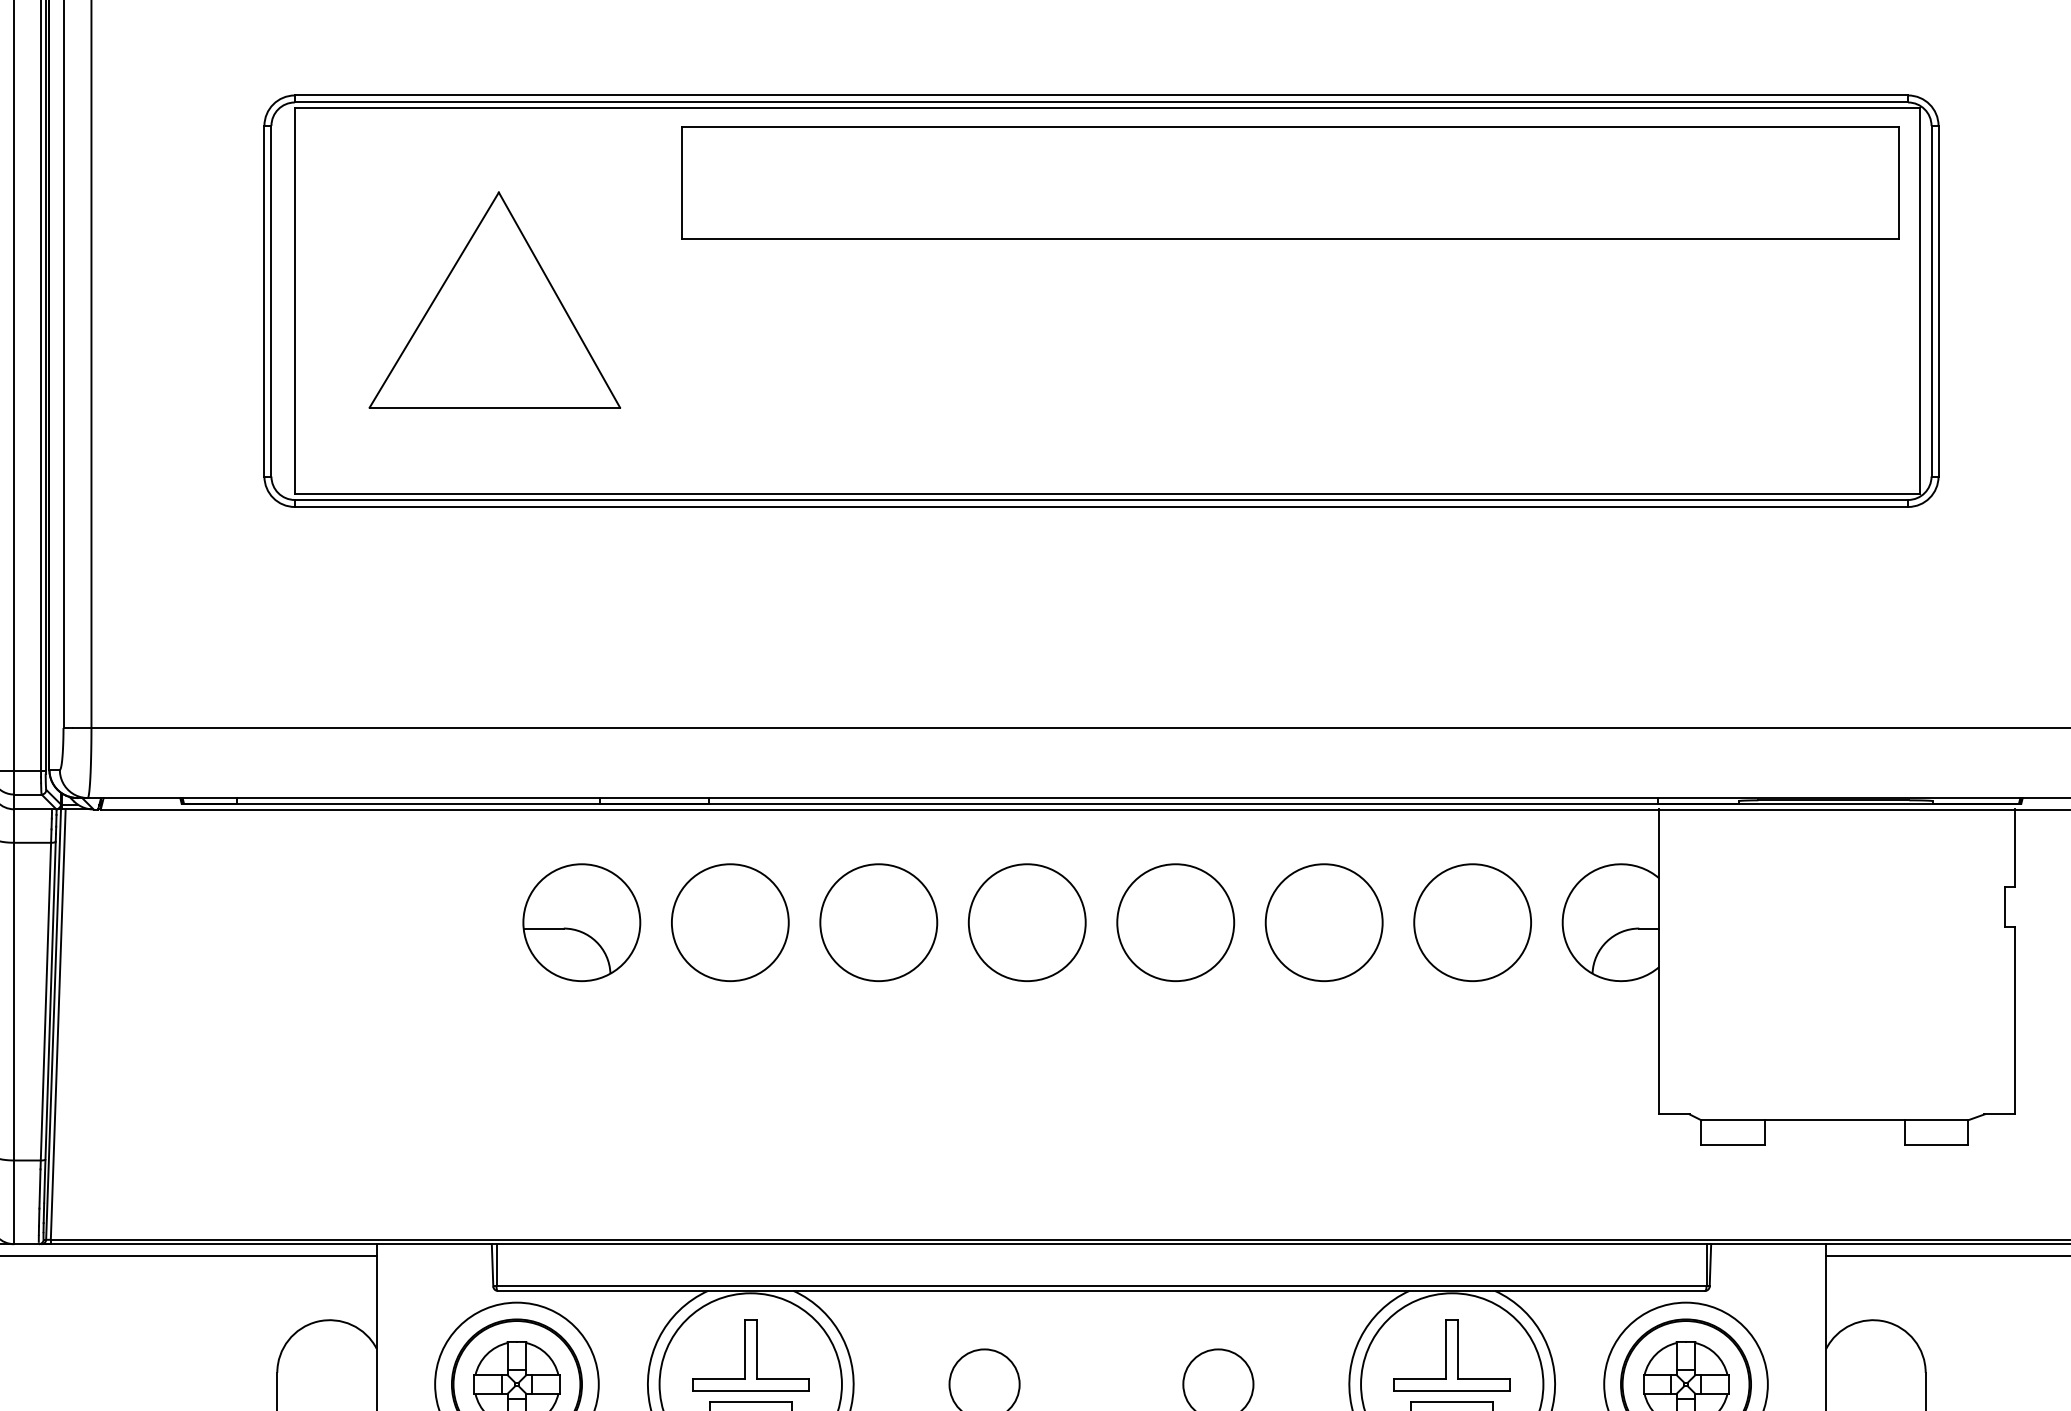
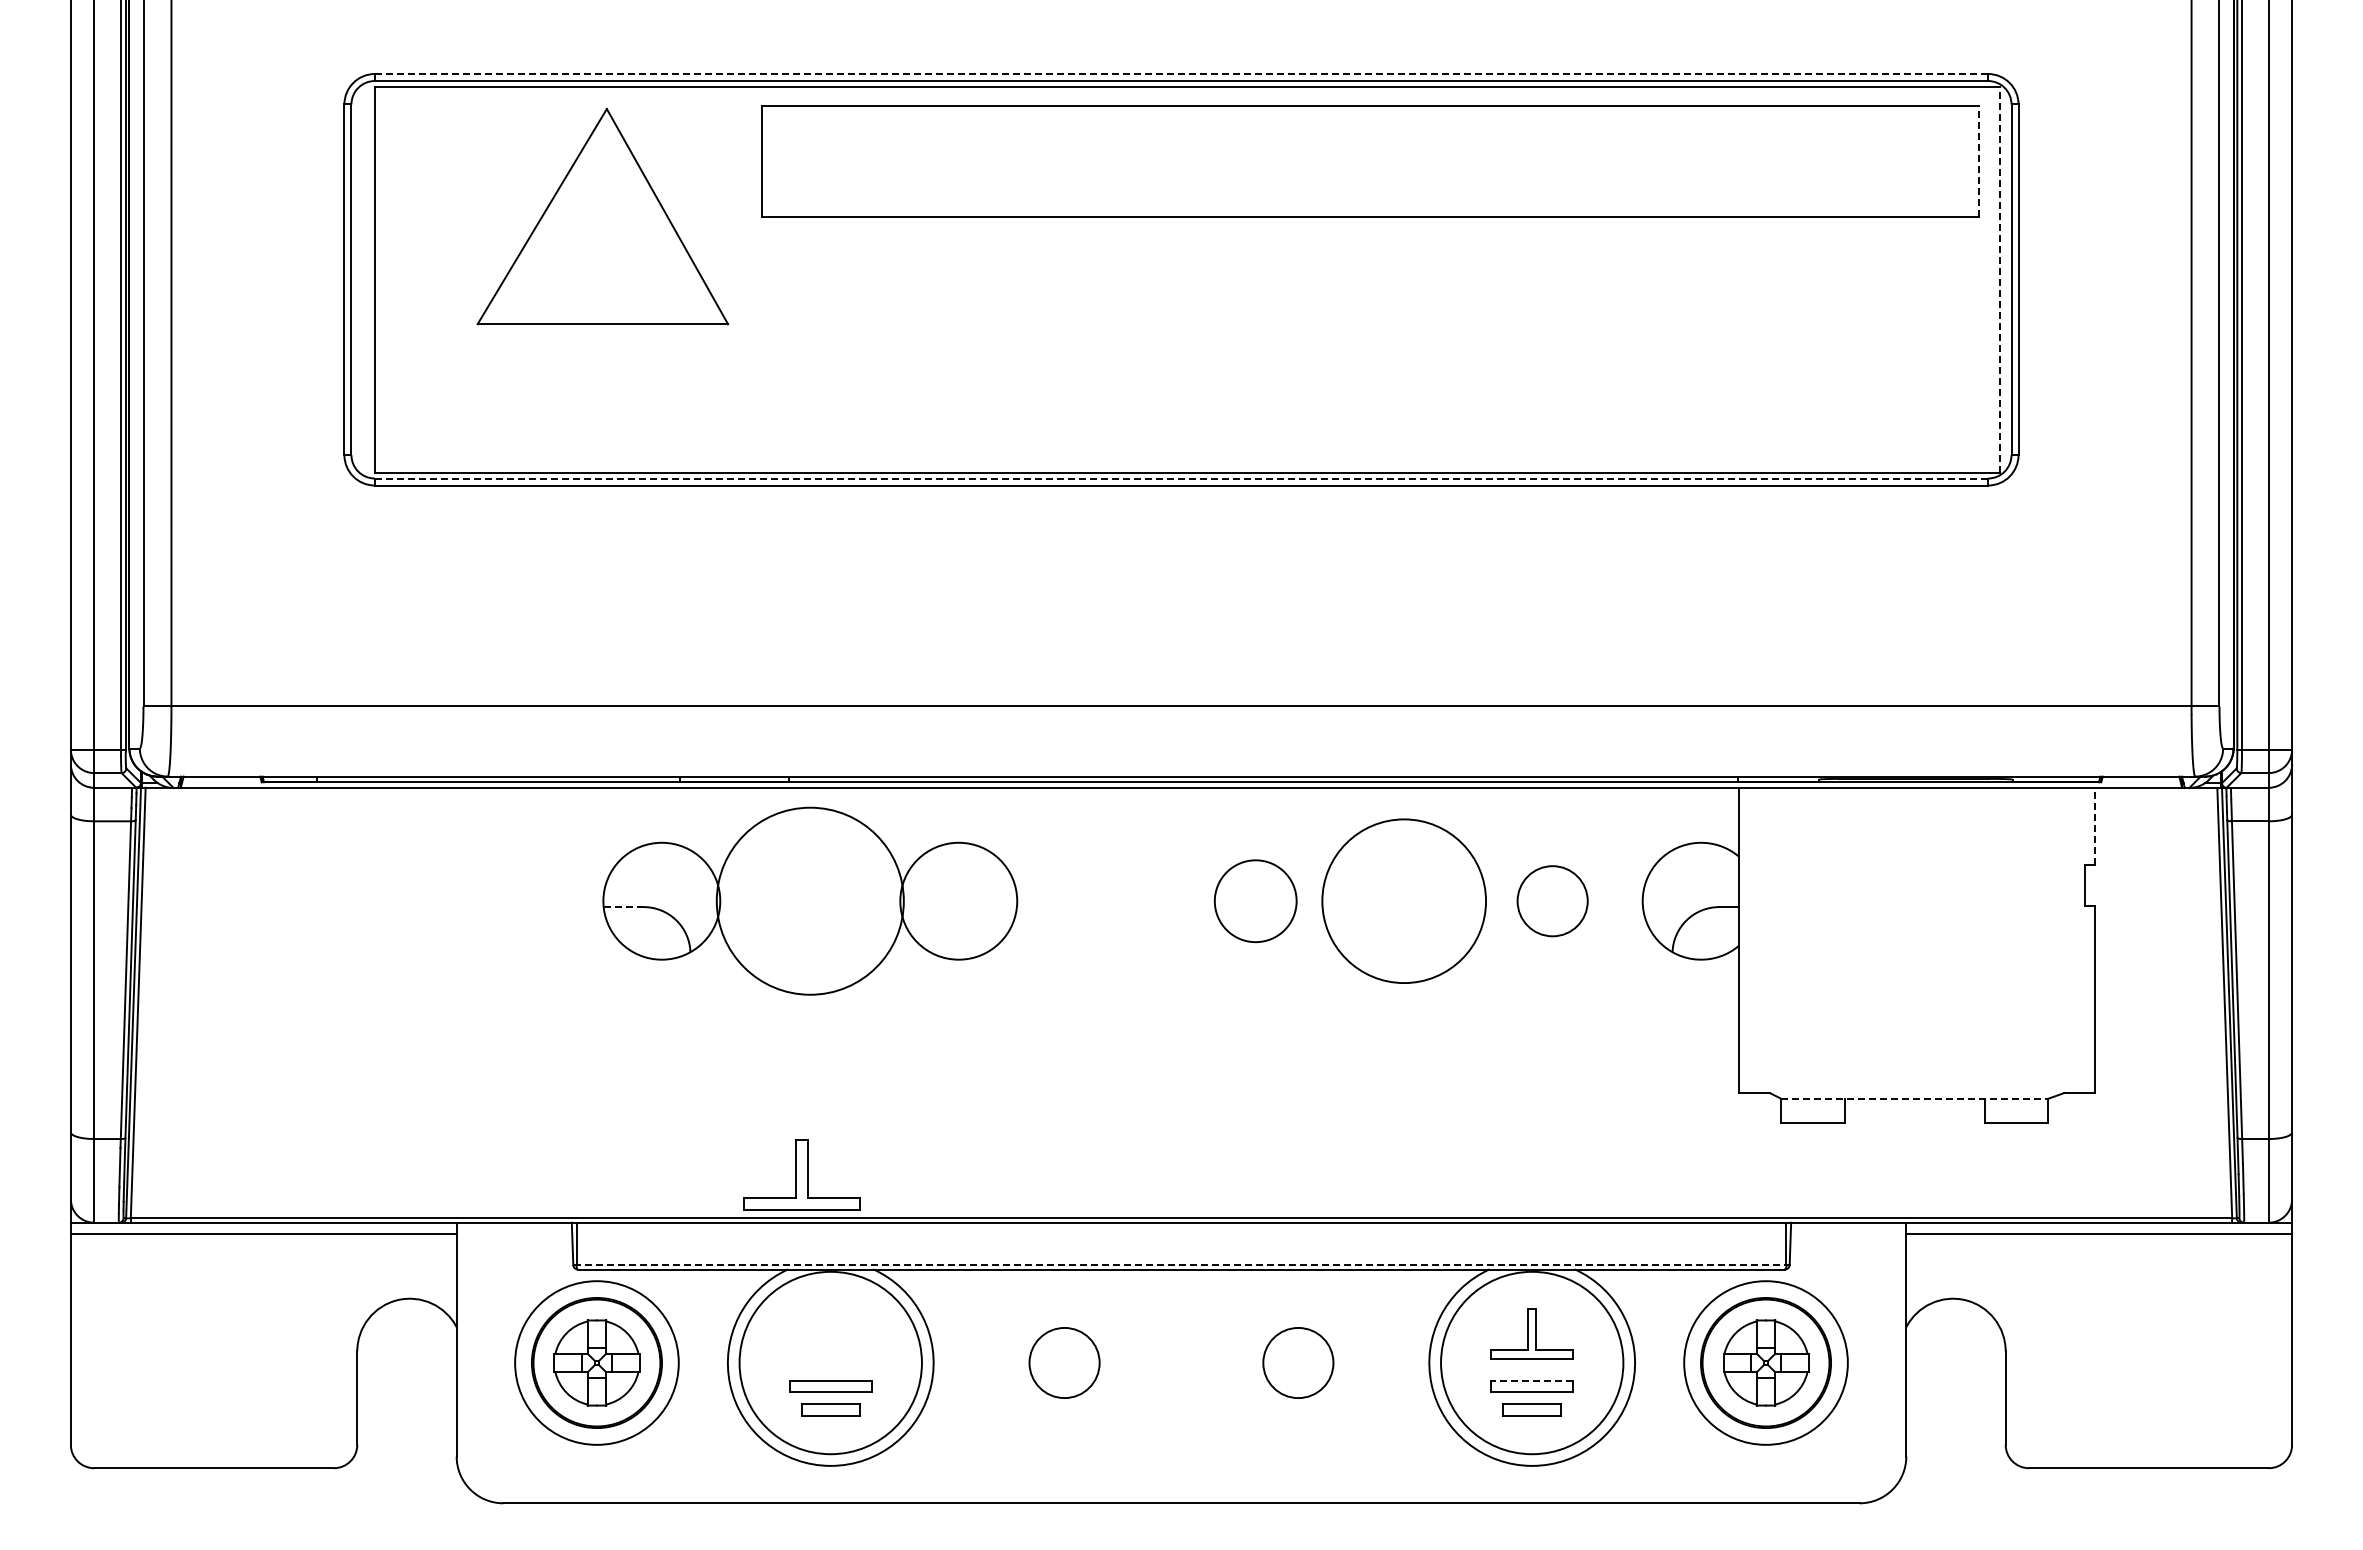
line: (1101, 95) -> (1181, 74), solid -> dashed
line: (1899, 182) -> (1979, 161), solid -> dashed
part: (494, 299) -> (602, 216), moved
line: (1919, 300) -> (1999, 279), solid -> dashed
line: (1101, 499) -> (1181, 478), solid -> dashed
line: (2014, 847) -> (2094, 826), solid -> dashed
circle: (729, 921) -> (809, 900), size x1.6
circle: (1026, 921) -> (1106, 900), removed
circle: (1175, 921) -> (1255, 900), size x0.7
circle: (1323, 921) -> (1403, 900), size x1.4
circle: (1472, 921) -> (1552, 900), size x0.6
line: (543, 928) -> (623, 907), solid -> dashed
line: (1835, 1119) -> (1915, 1098), solid -> dashed
line: (1100, 1285) -> (1180, 1264), solid -> dashed
part: (750, 1354) -> (801, 1174), moved
part: (1451, 1354) -> (1531, 1333), size x0.7
line: (1452, 1401) -> (1532, 1380), solid -> dashed

